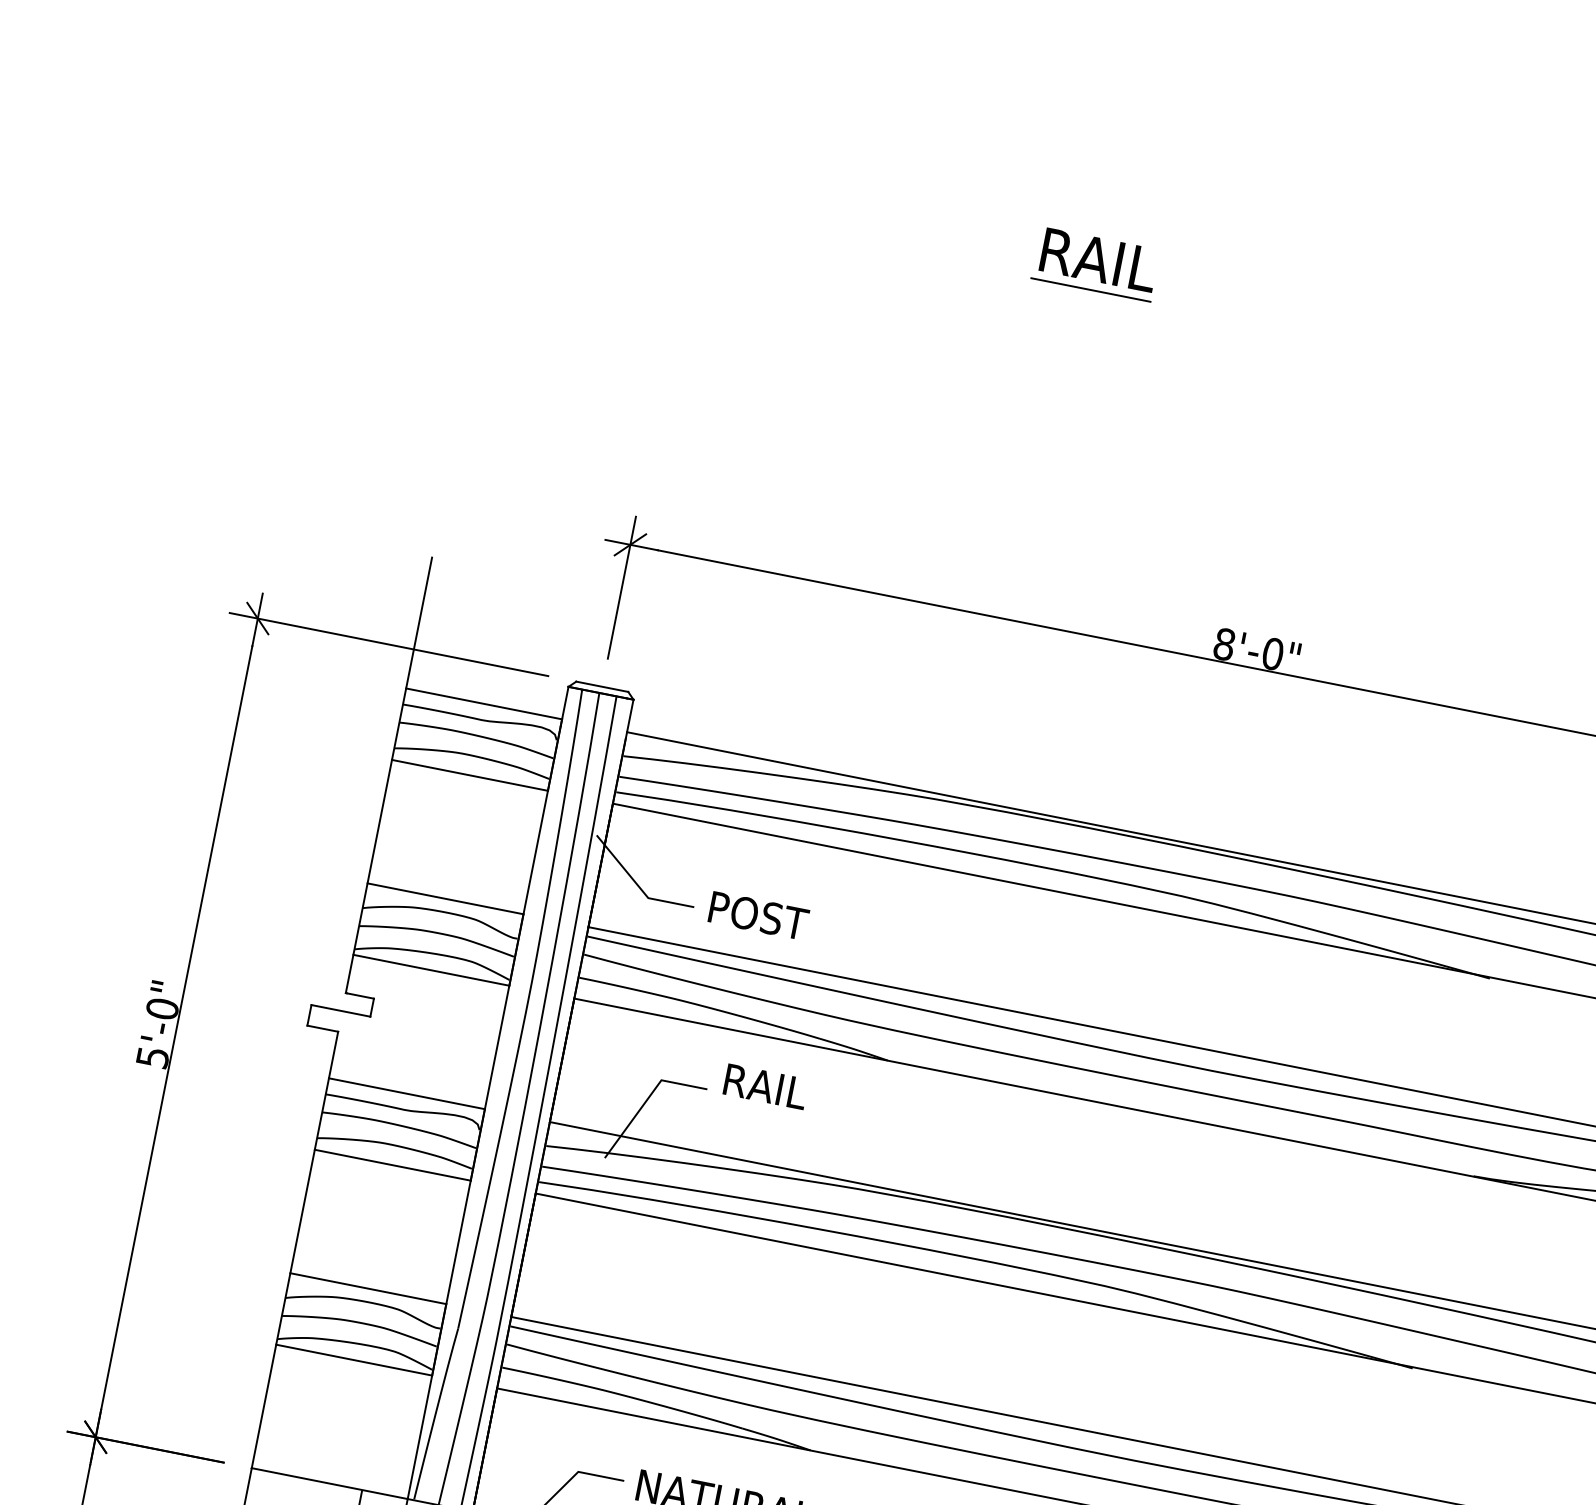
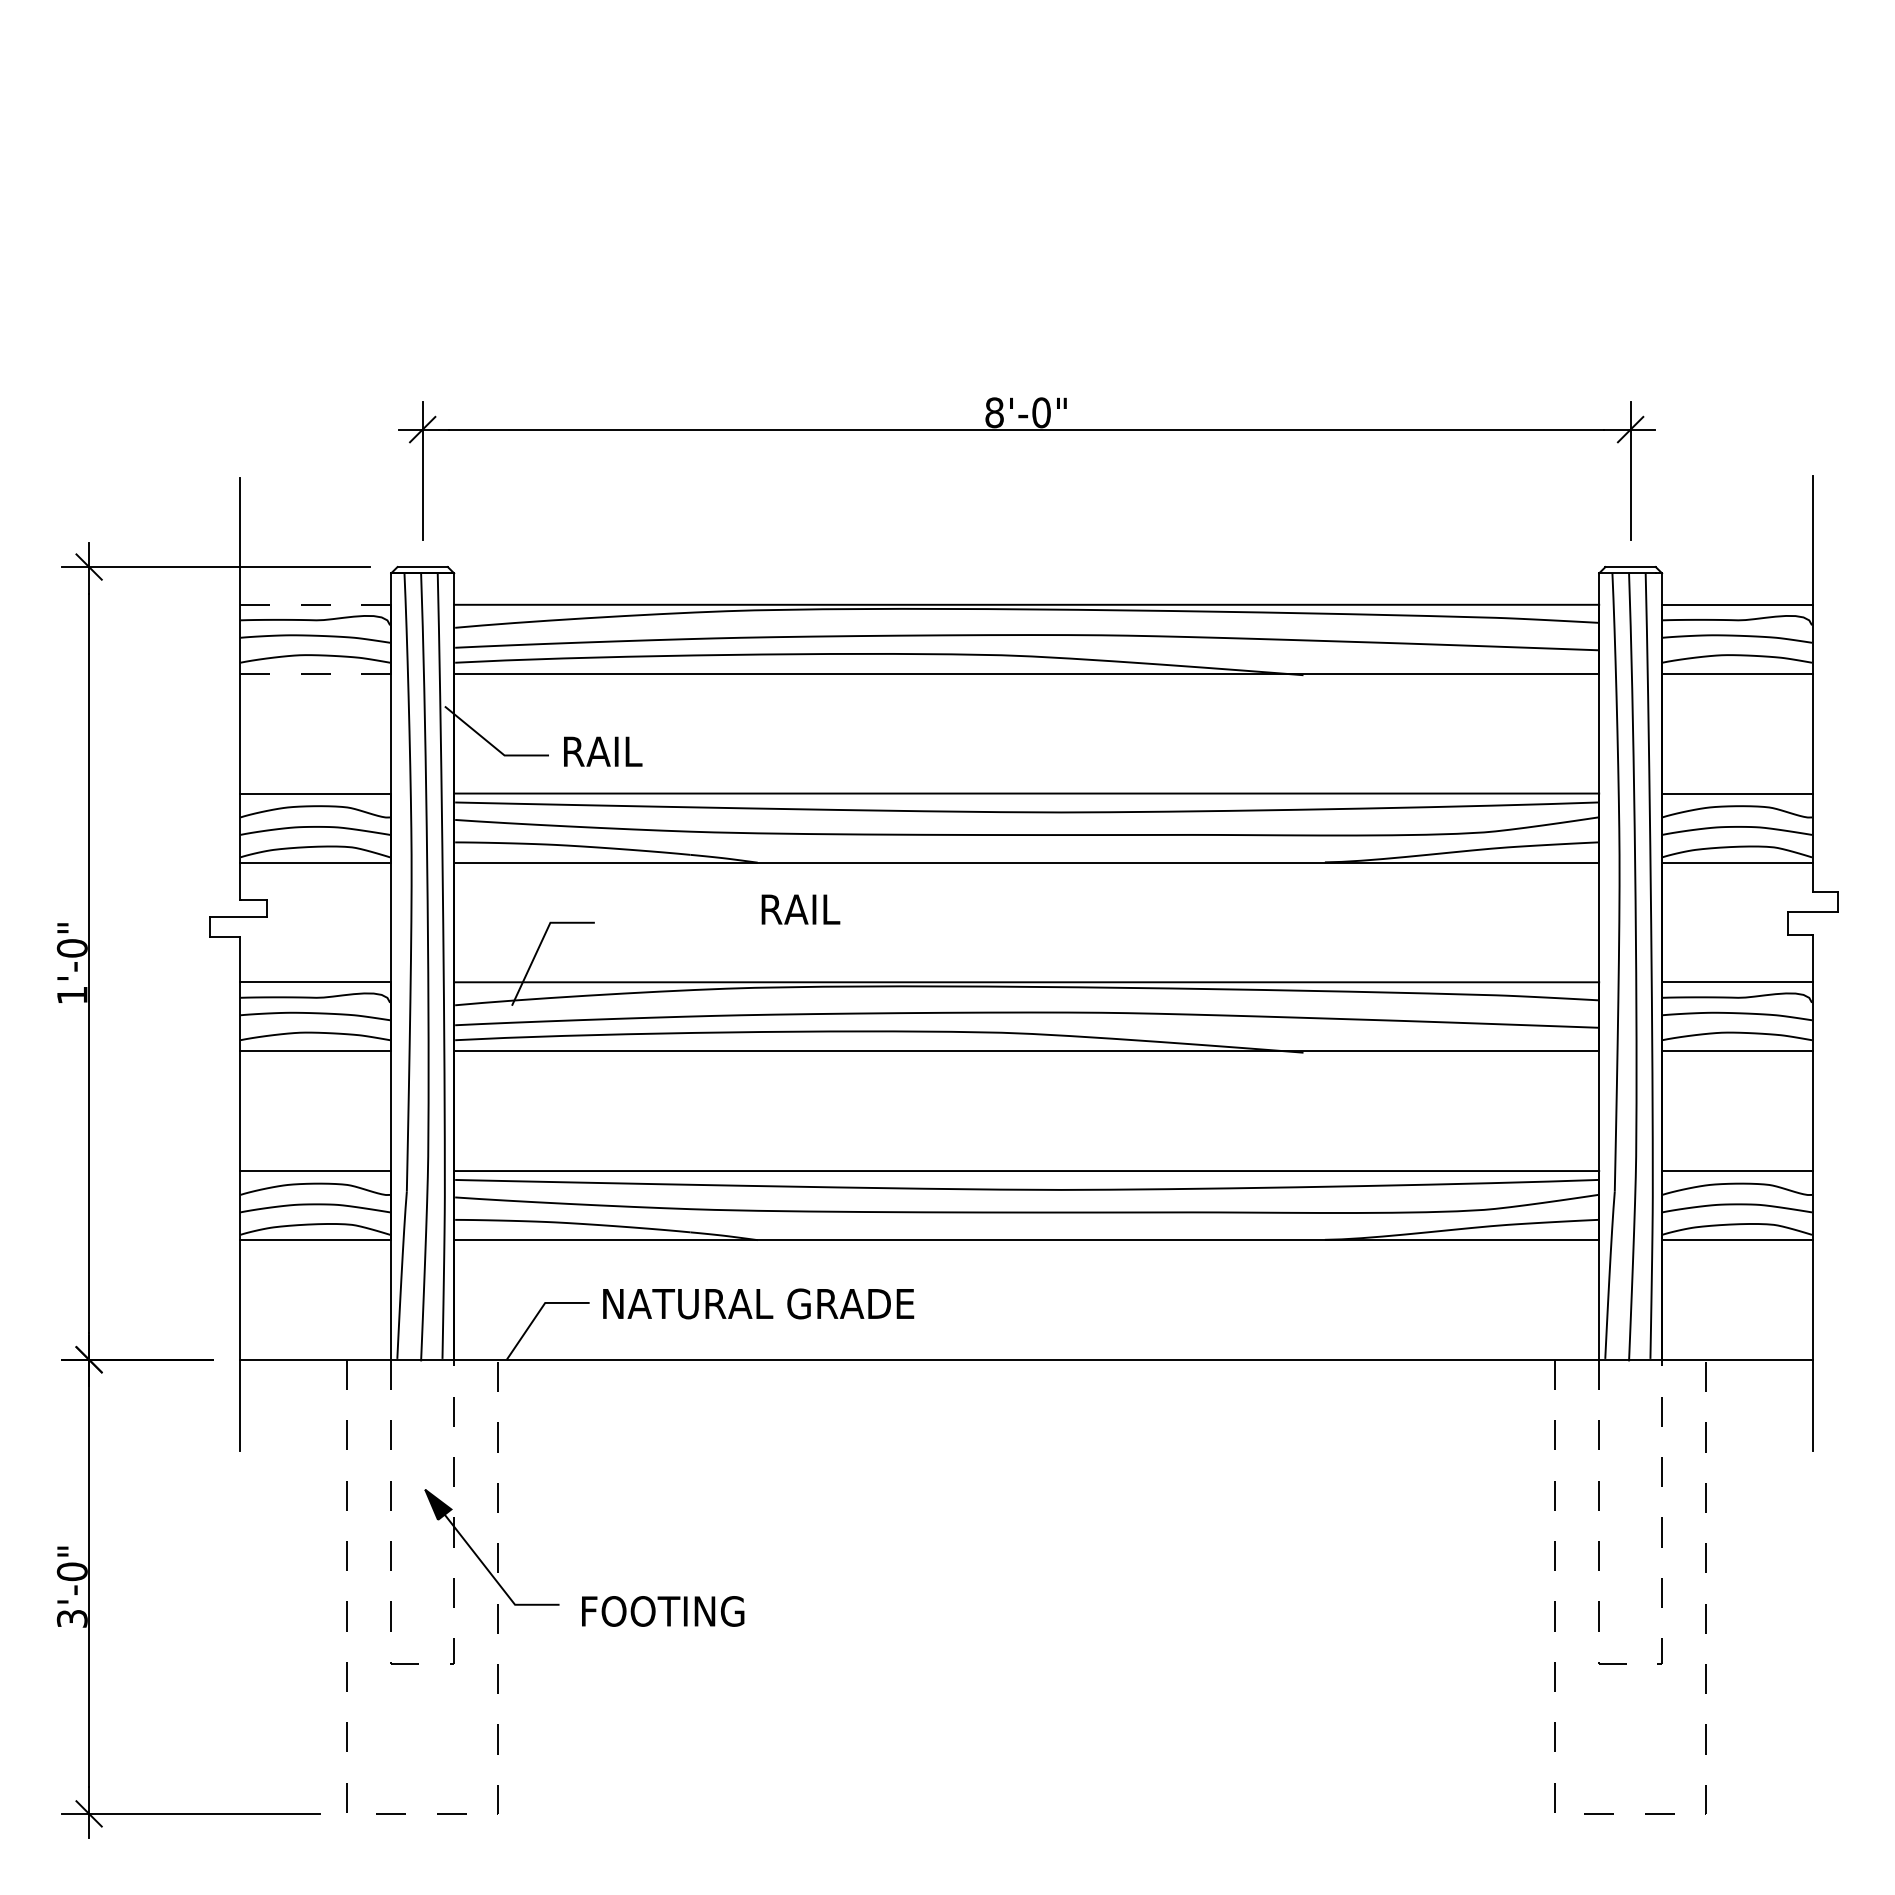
part: (1095, 264) -> (804, 82), removed
line: (484, 703) -> (316, 604), solid -> dashed
line: (470, 776) -> (316, 674), solid -> dashed
text: (760, 916) -> (612, 751), POST -> RAIL
text: (153, 1057) -> (72, 995), 5'-0" -> 1'-0"
text: (765, 1086) -> (800, 909), moved

